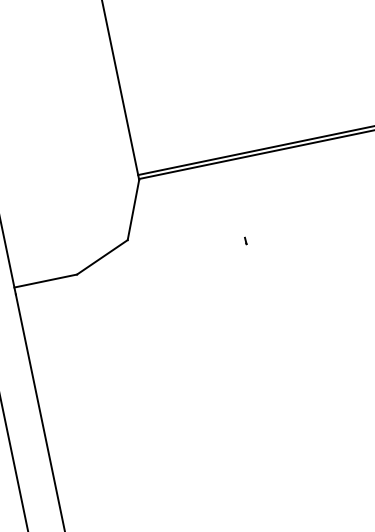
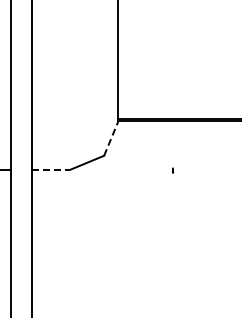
line: (133, 209) -> (111, 138), solid -> dashed
line: (45, 280) -> (51, 169), solid -> dashed

